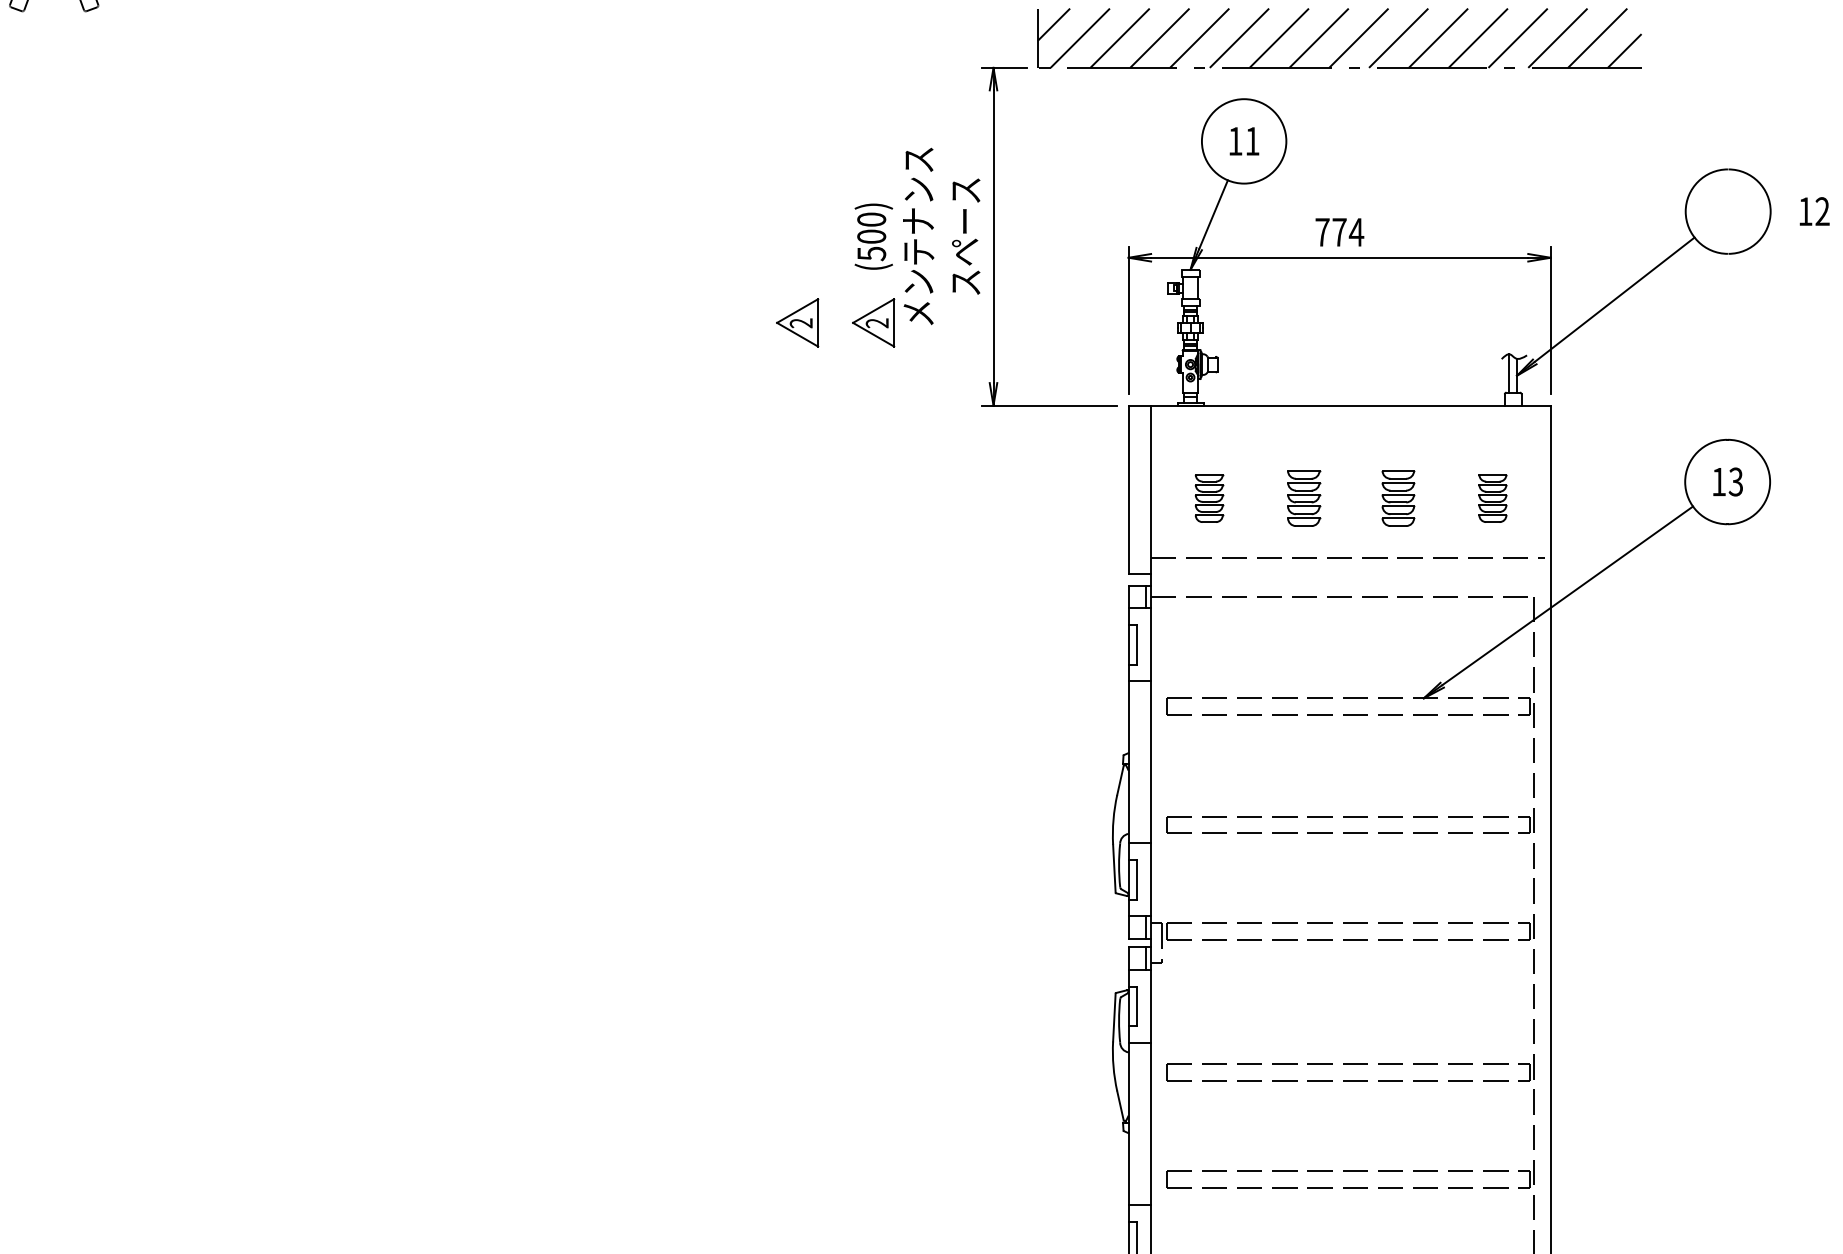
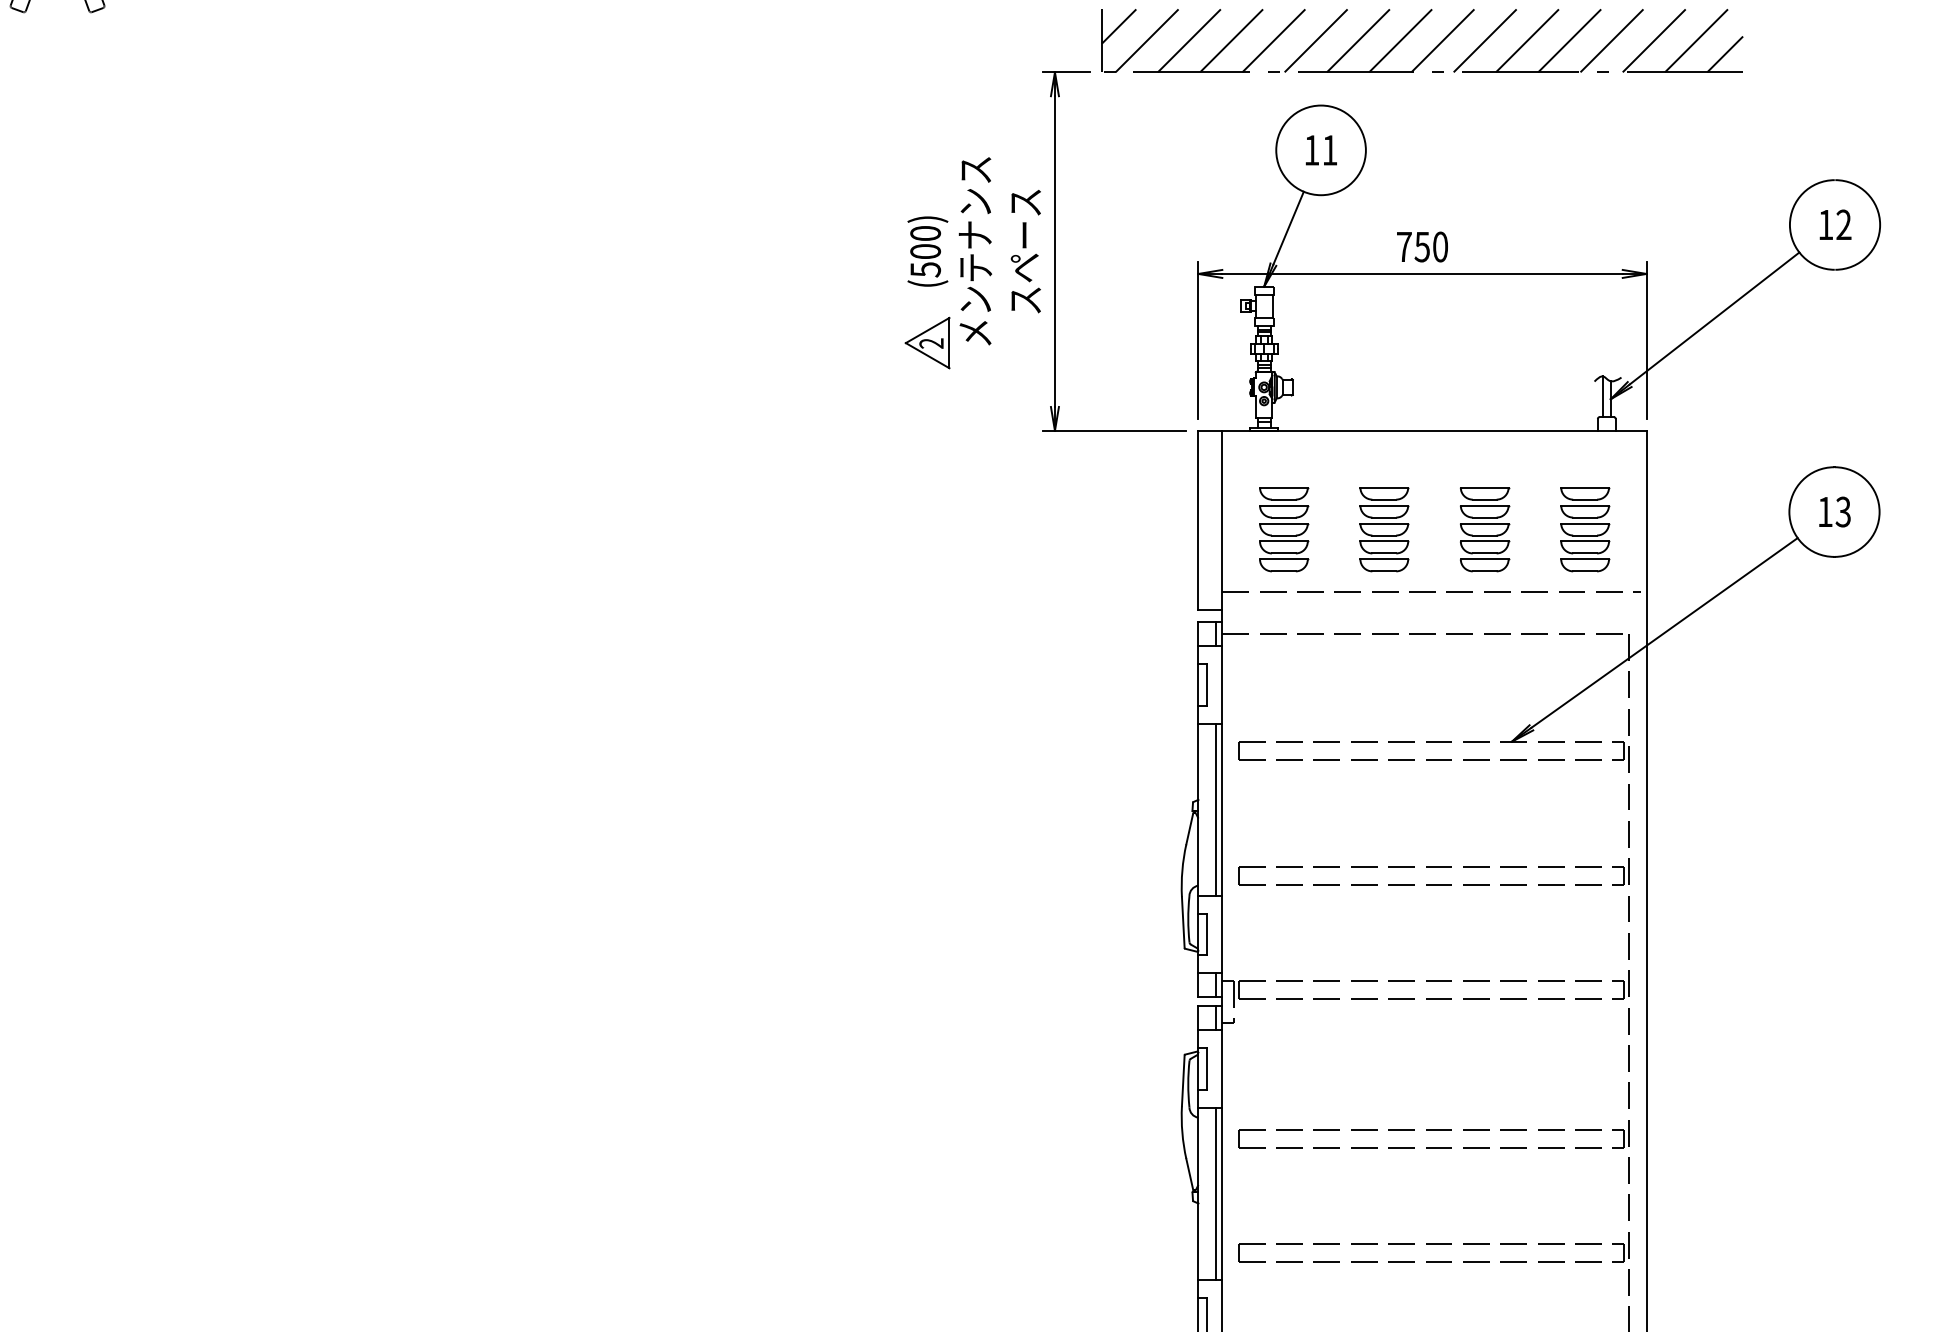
text: (1814, 211) -> (1835, 224), moved
text: (1348, 231) -> (1431, 246), 774 -> 750
part: (797, 322) -> (846, 342), removed
part: (1209, 498) -> (1284, 529), size x1.67
part: (1303, 498) -> (1384, 529), size x1.43
part: (1398, 498) -> (1484, 529), size x1.43
part: (1492, 498) -> (1584, 529), size x1.67
line: (1145, 762) -> (1216, 809), added
line: (1145, 1123) -> (1216, 1193), added

